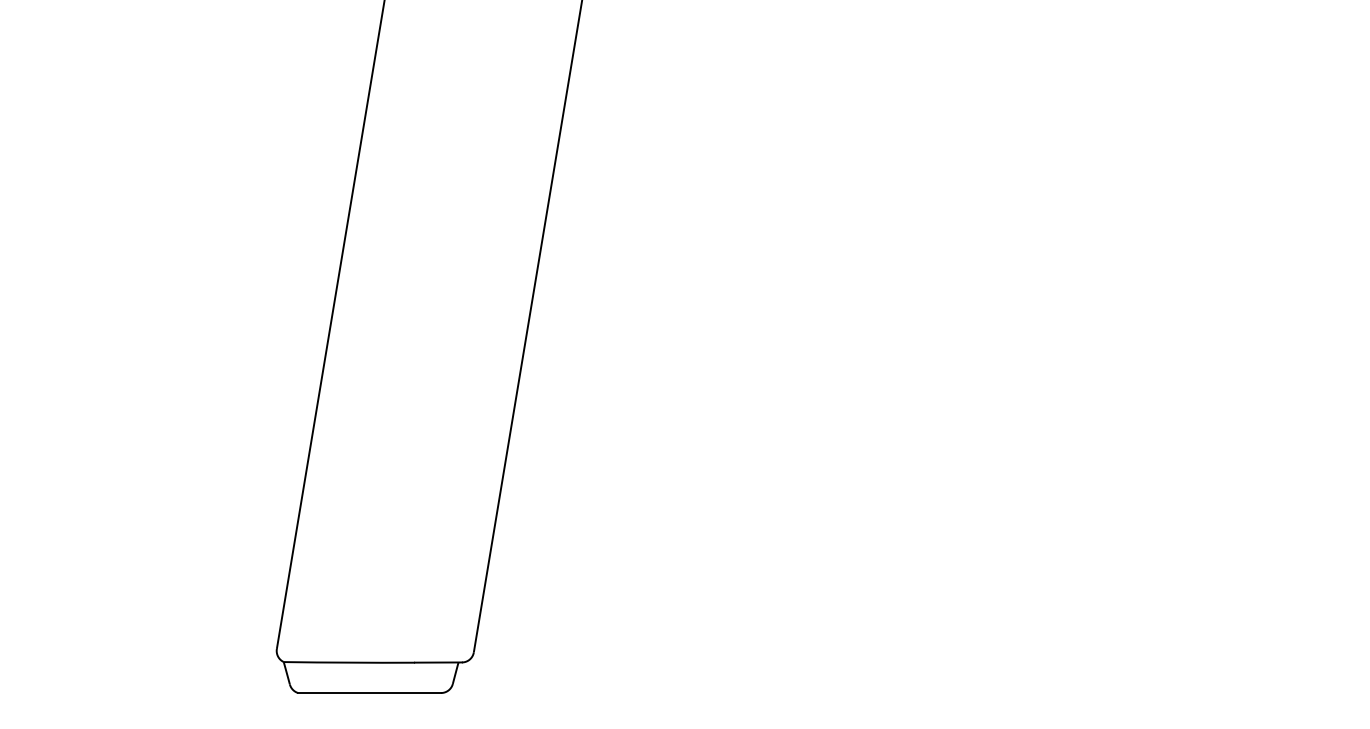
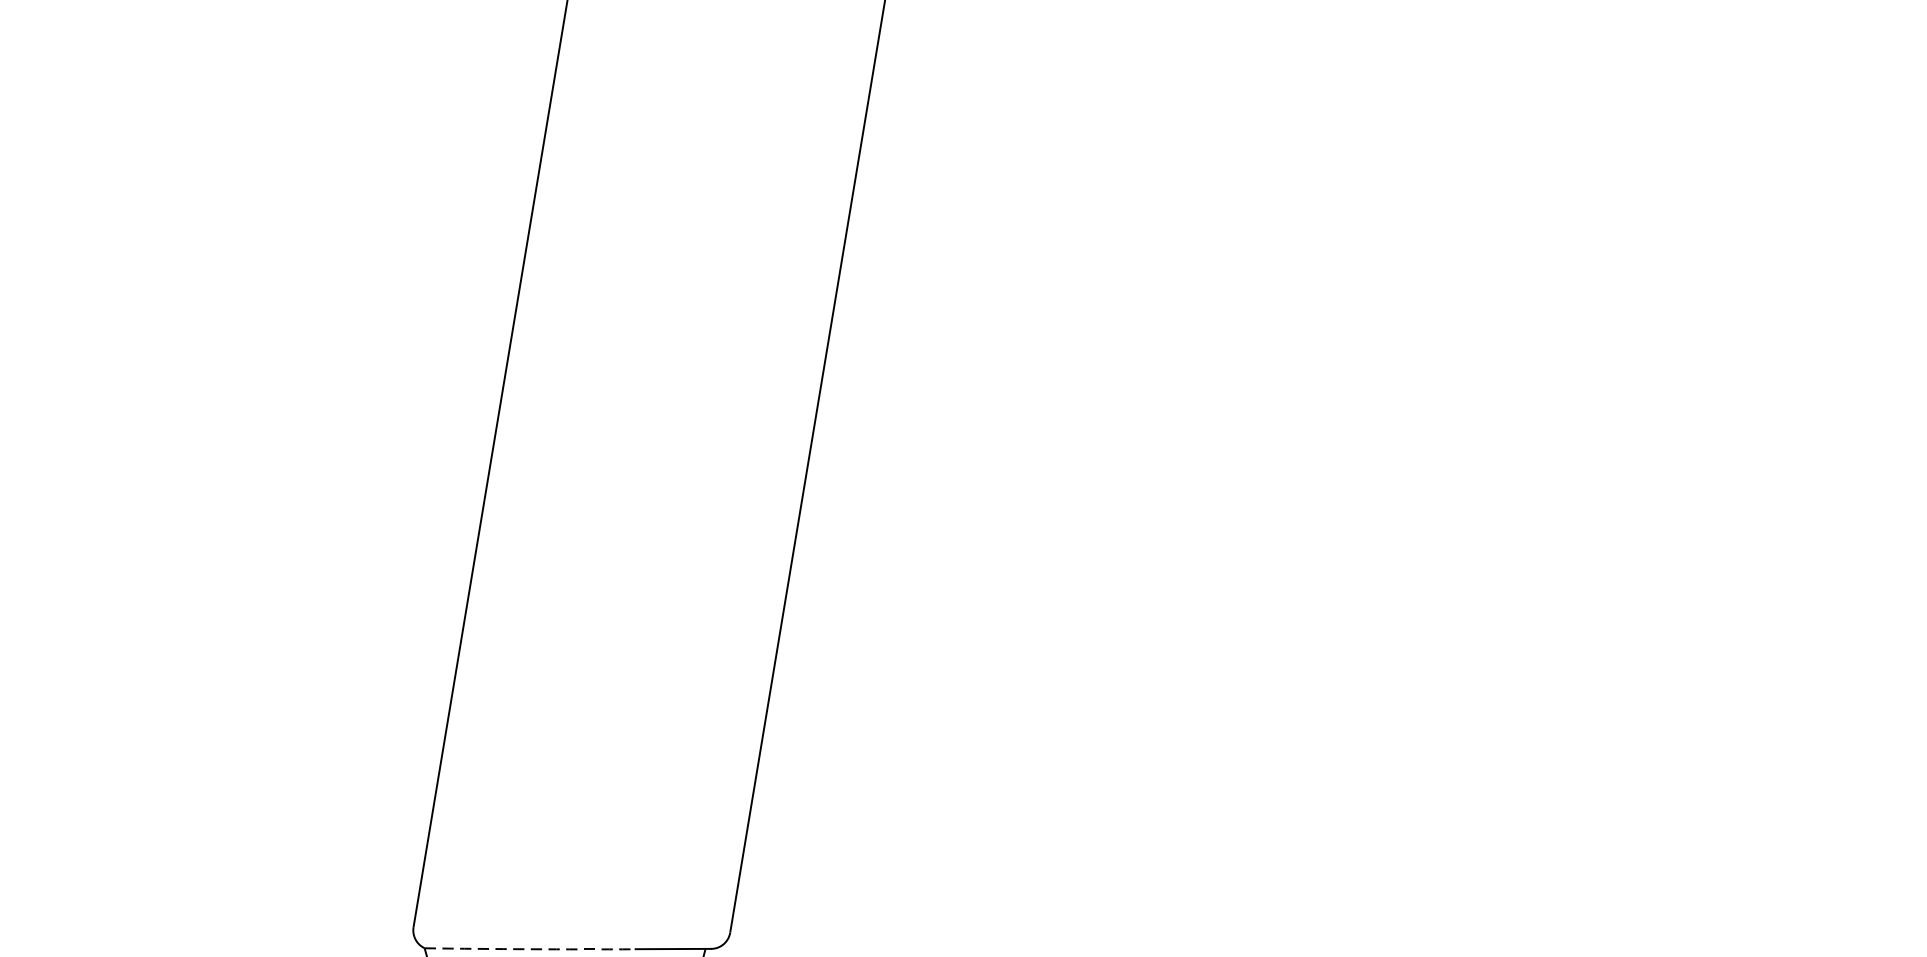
arc: (349, 662) -> (530, 948), solid -> dashed

